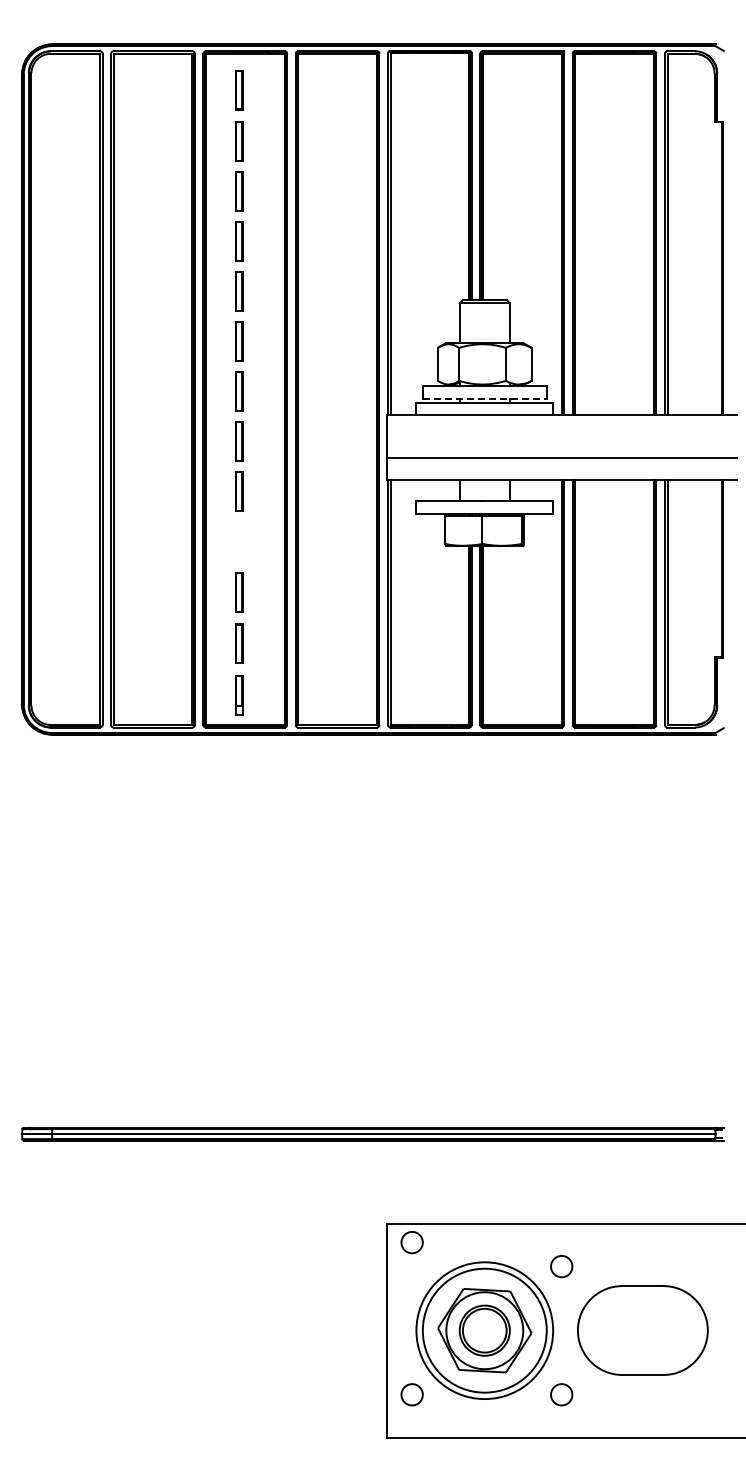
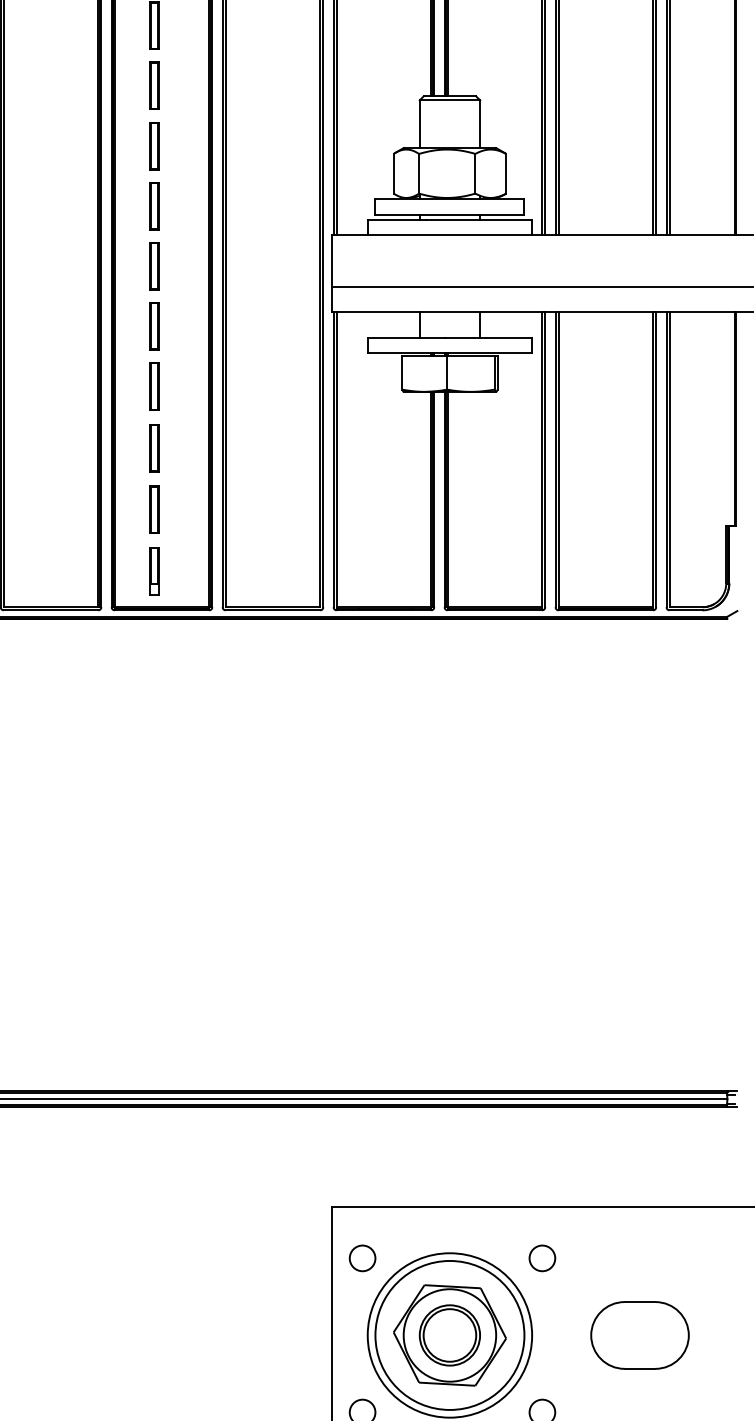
line: (484, 398) -> (449, 214), dashed -> solid
part: (239, 541) -> (155, 386), added
circle: (411, 1242) -> (361, 1258), moved
part: (642, 1330) -> (639, 1335), size x0.62

